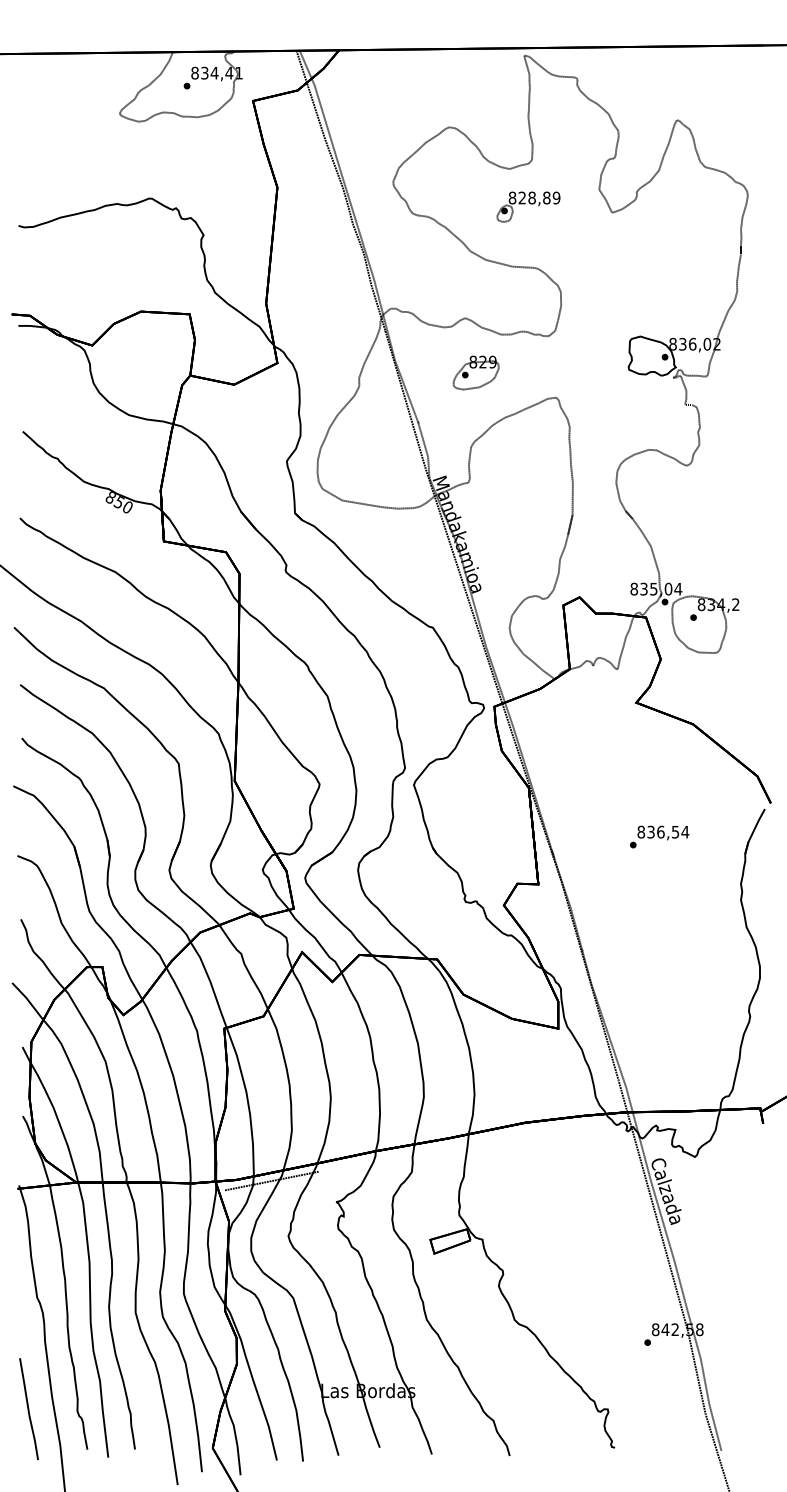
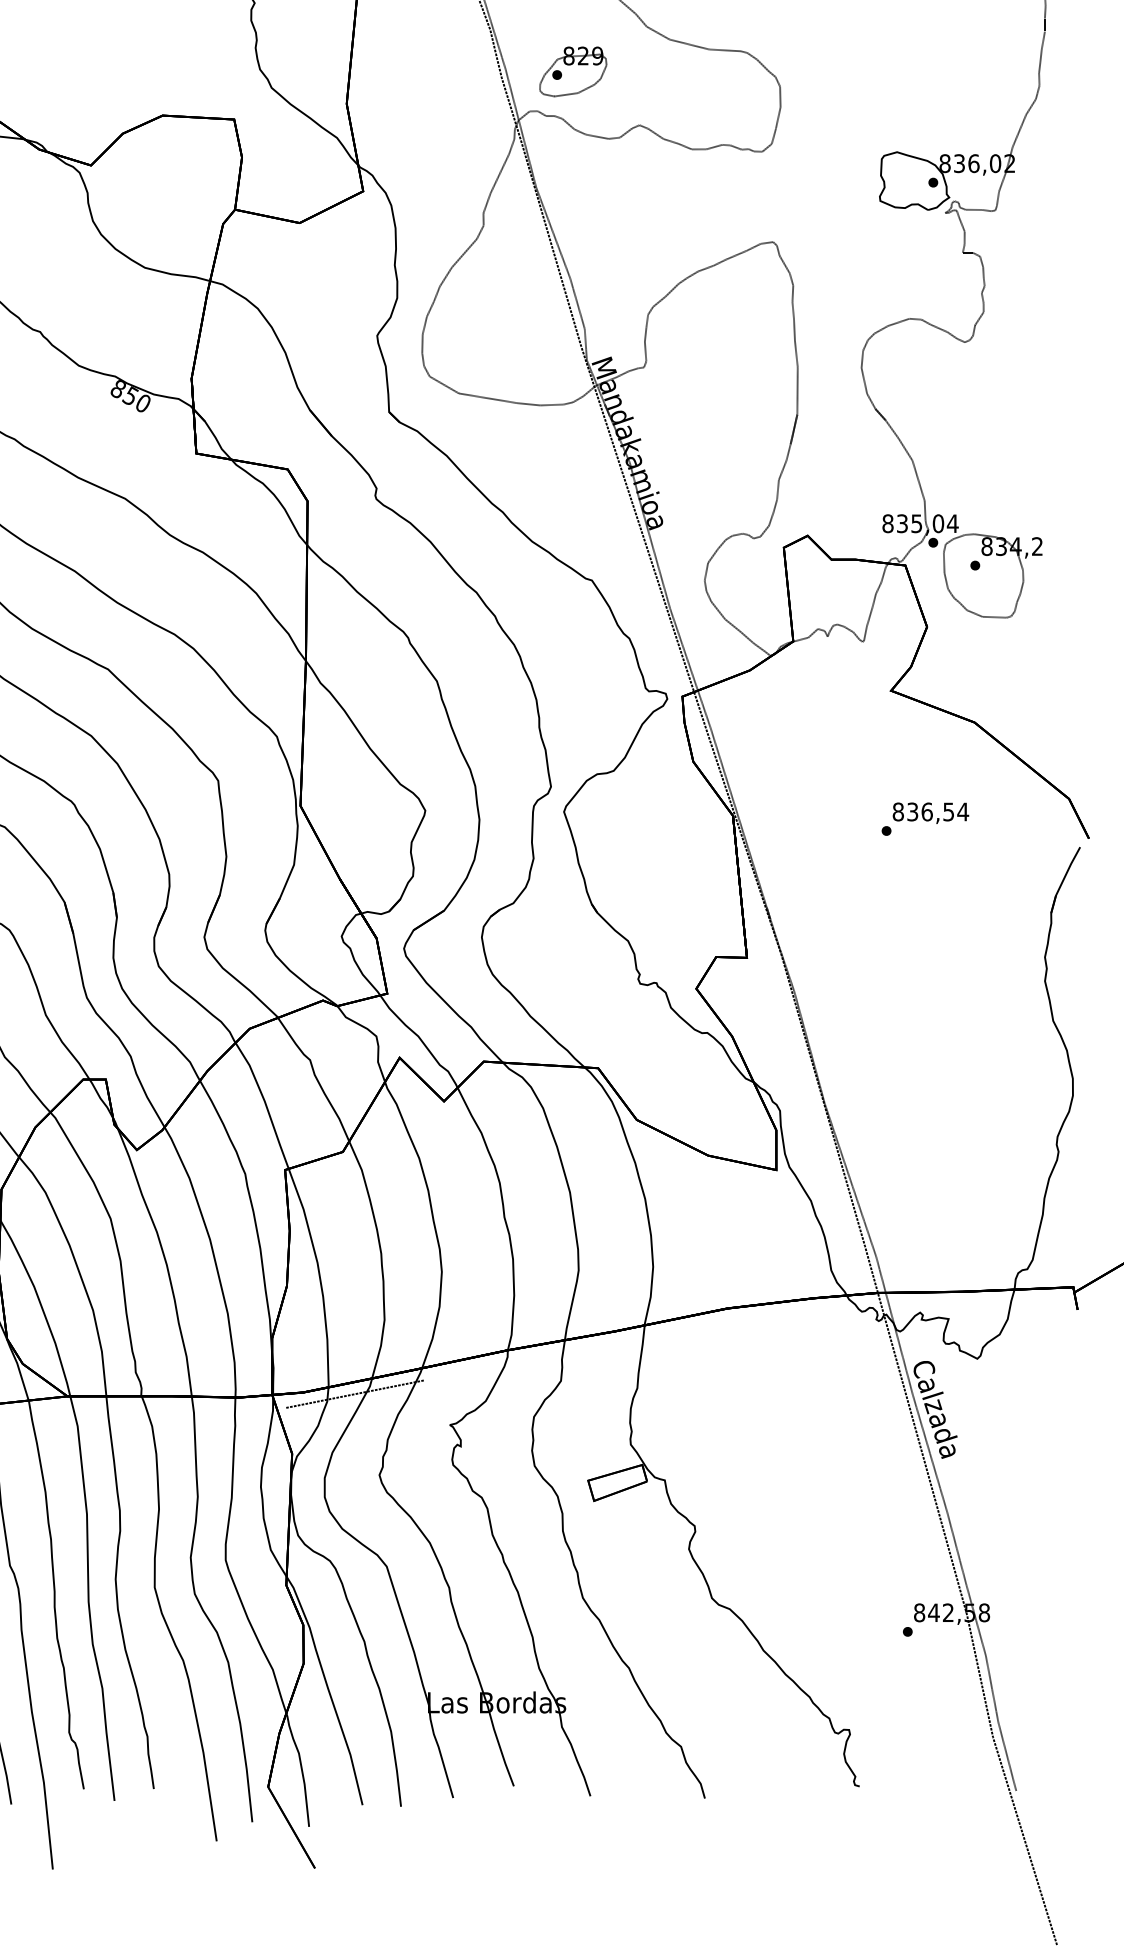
part: (475, 372) -> (572, 71), moved
text: (659, 836) -> (925, 818), moved

